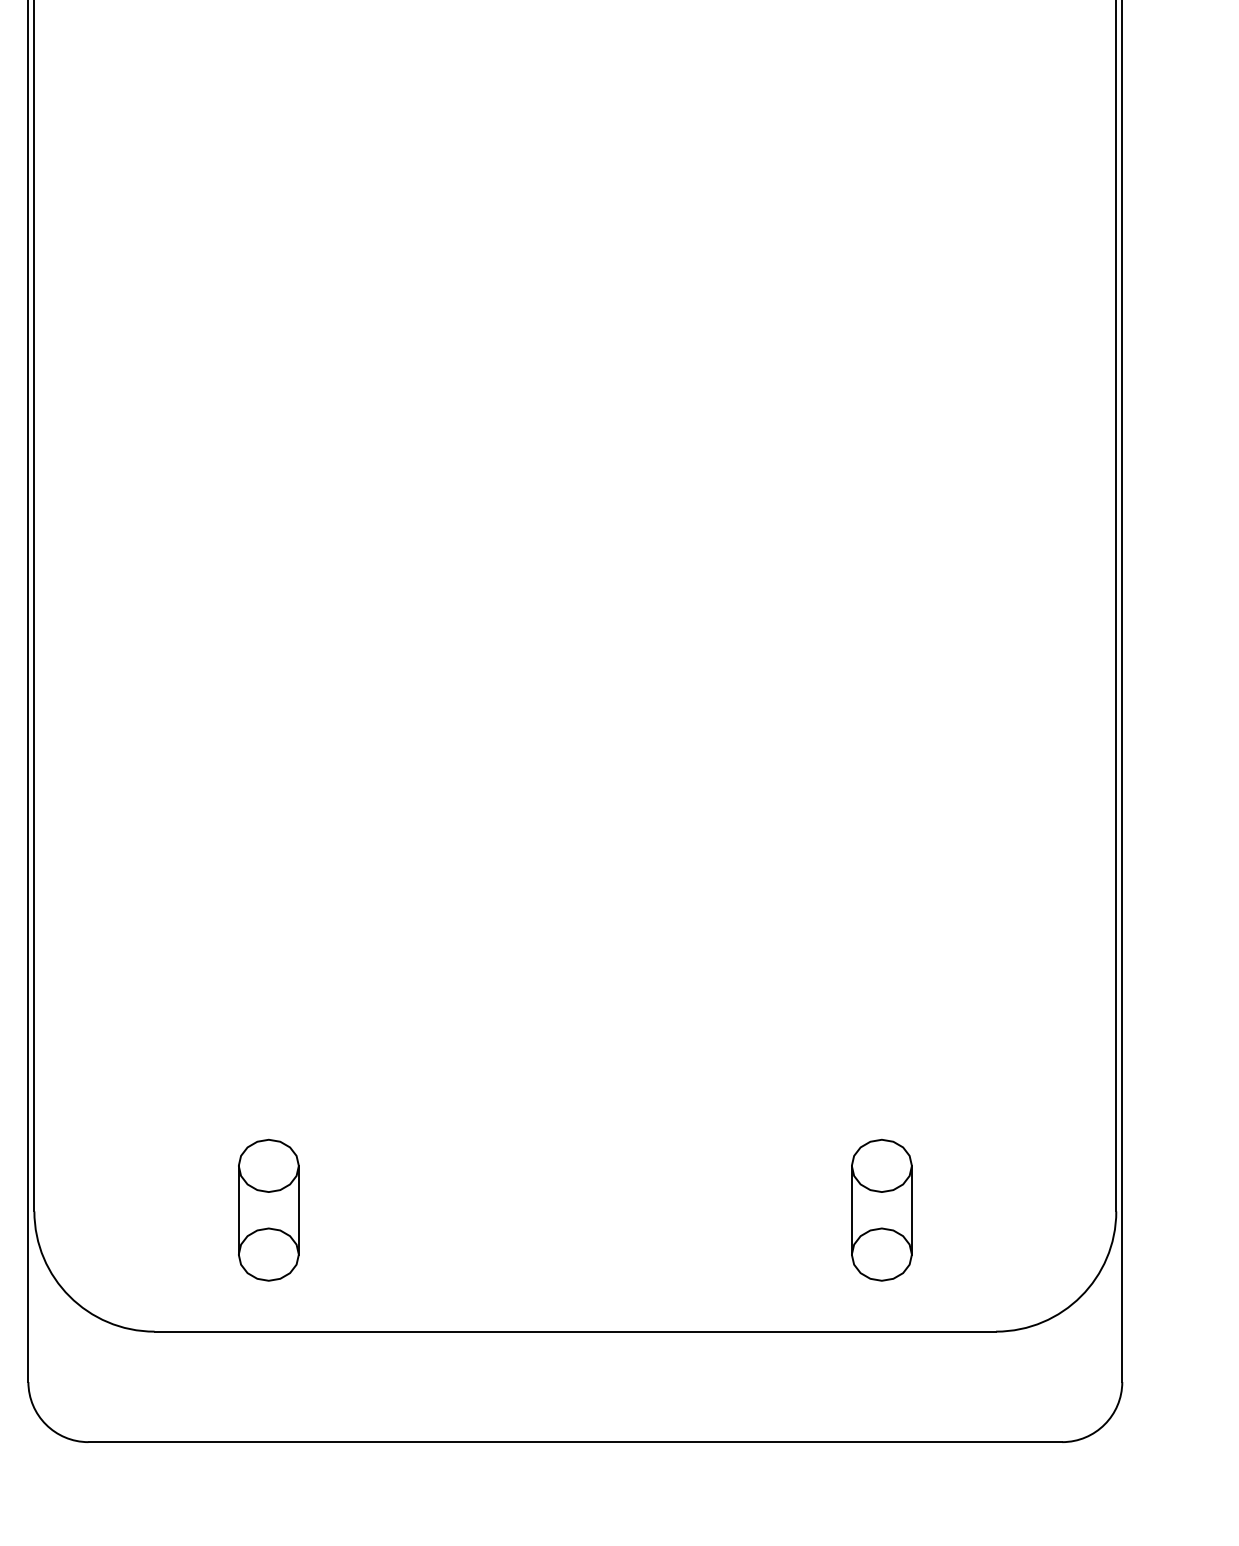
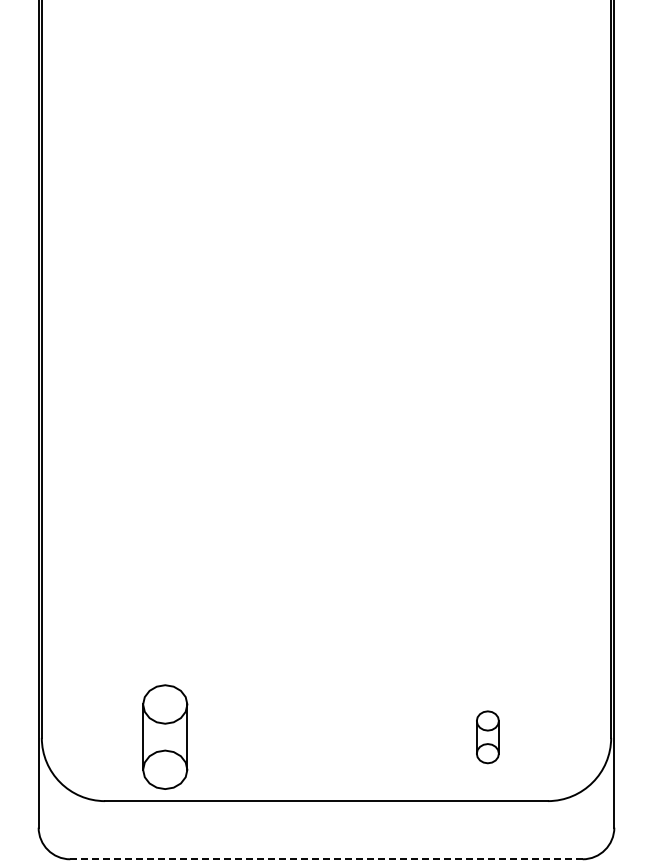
part: (267, 1210) -> (164, 737), size x1.4
part: (881, 1210) -> (487, 737), size x0.7
line: (575, 1442) -> (326, 859), solid -> dashed

